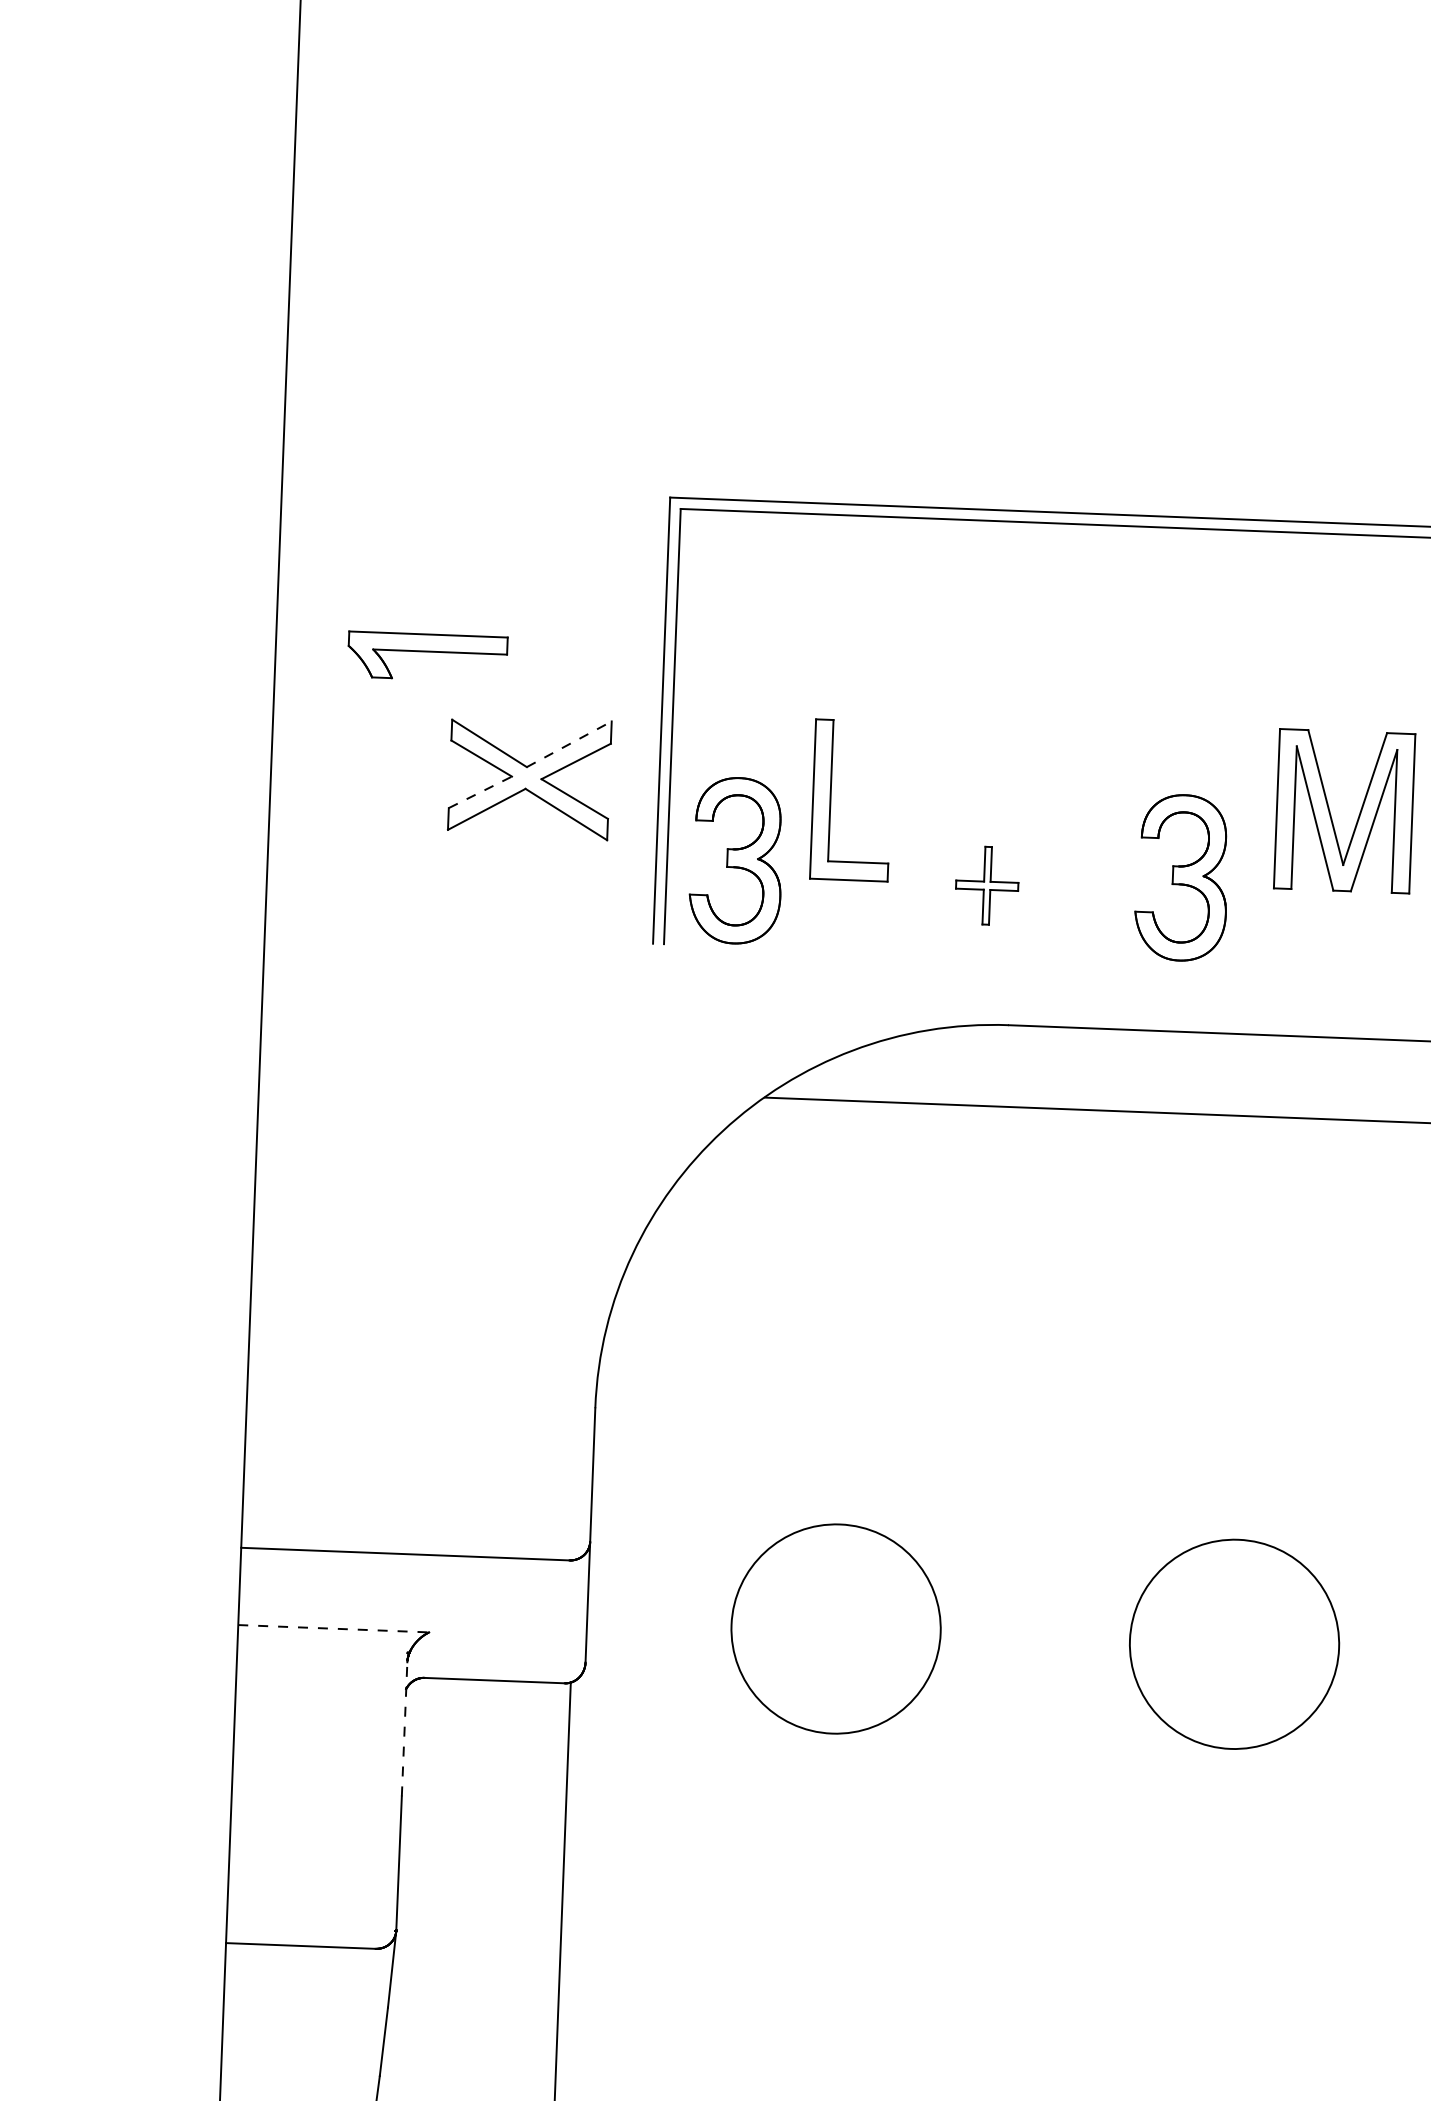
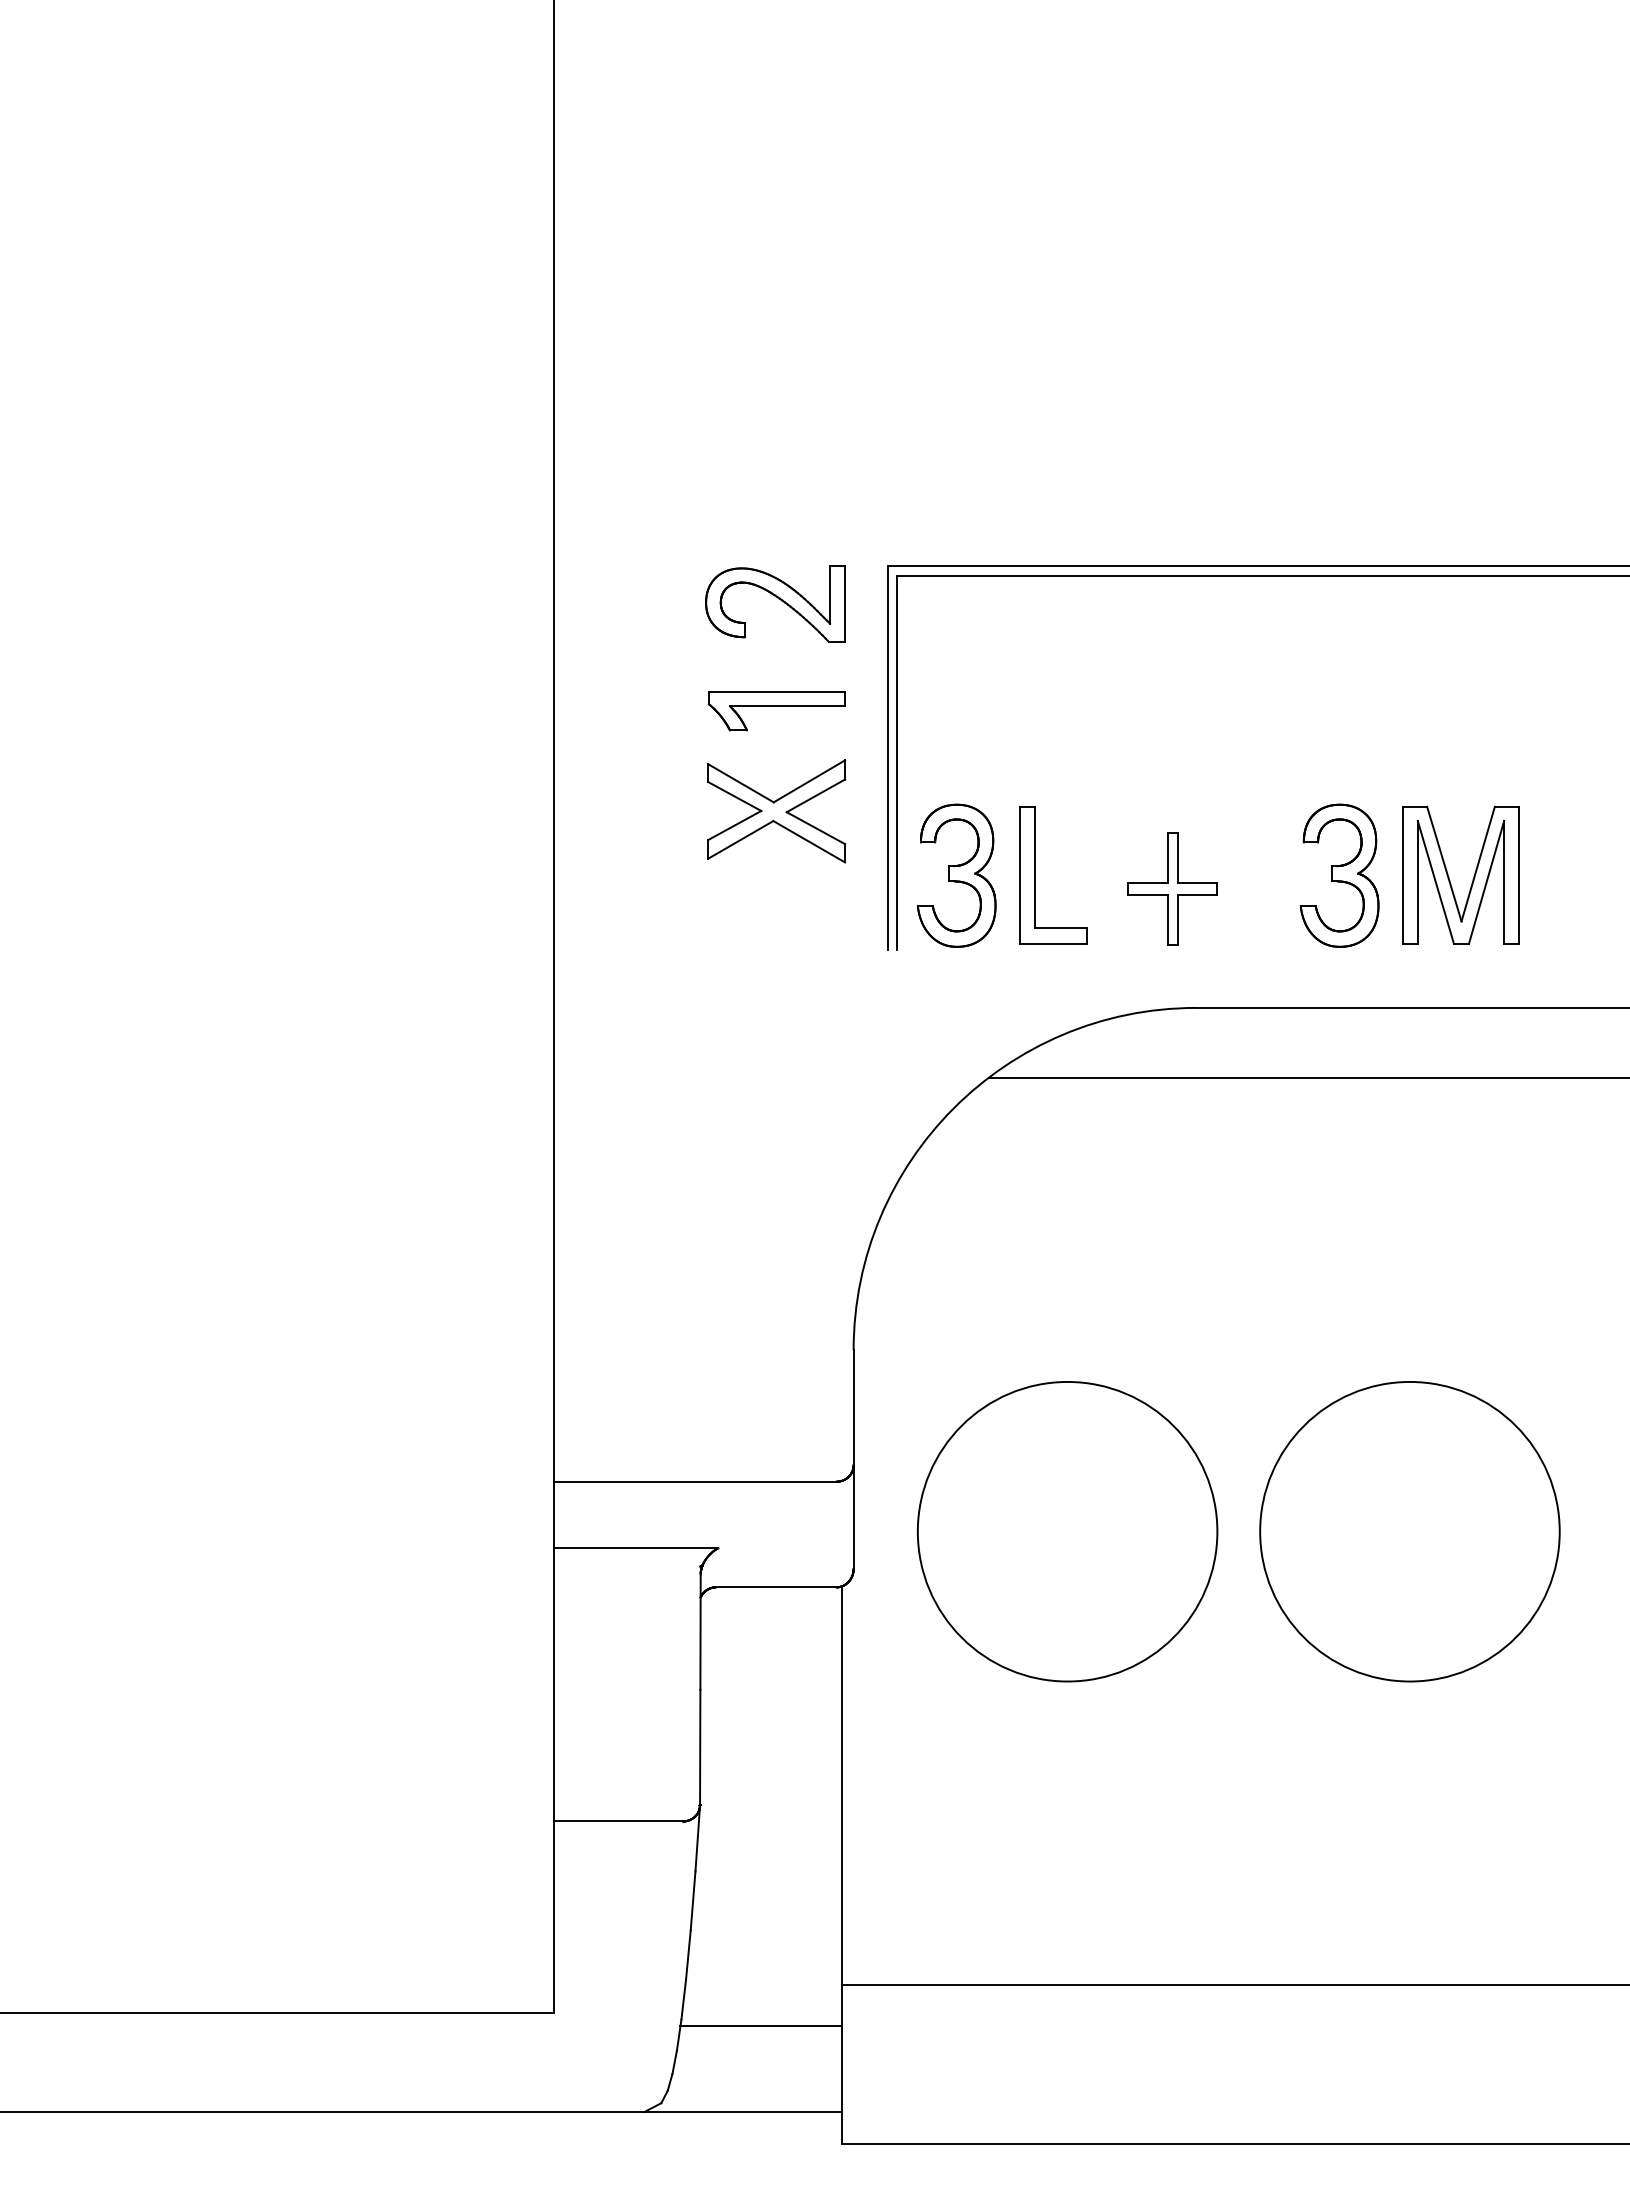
part: (537, 535) -> (775, 603), added
part: (427, 657) -> (776, 711), moved
line: (569, 744) -> (809, 781), dashed -> solid
line: (481, 792) -> (735, 825), dashed -> solid
part: (830, 799) -> (1035, 875), moved
part: (1331, 813) -> (1449, 877), moved
part: (986, 885) -> (1172, 888), size x1.67
circle: (836, 1628) -> (1067, 1531), size x1.67
line: (333, 1629) -> (636, 1548), dashed -> solid
circle: (1233, 1643) -> (1409, 1531), size x1.67
line: (404, 1729) -> (700, 1632), dashed -> solid

